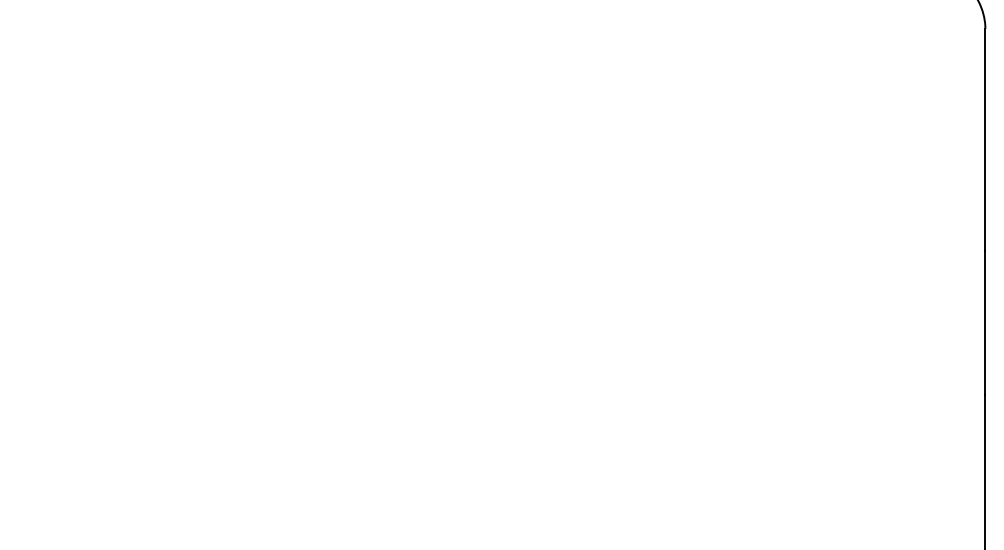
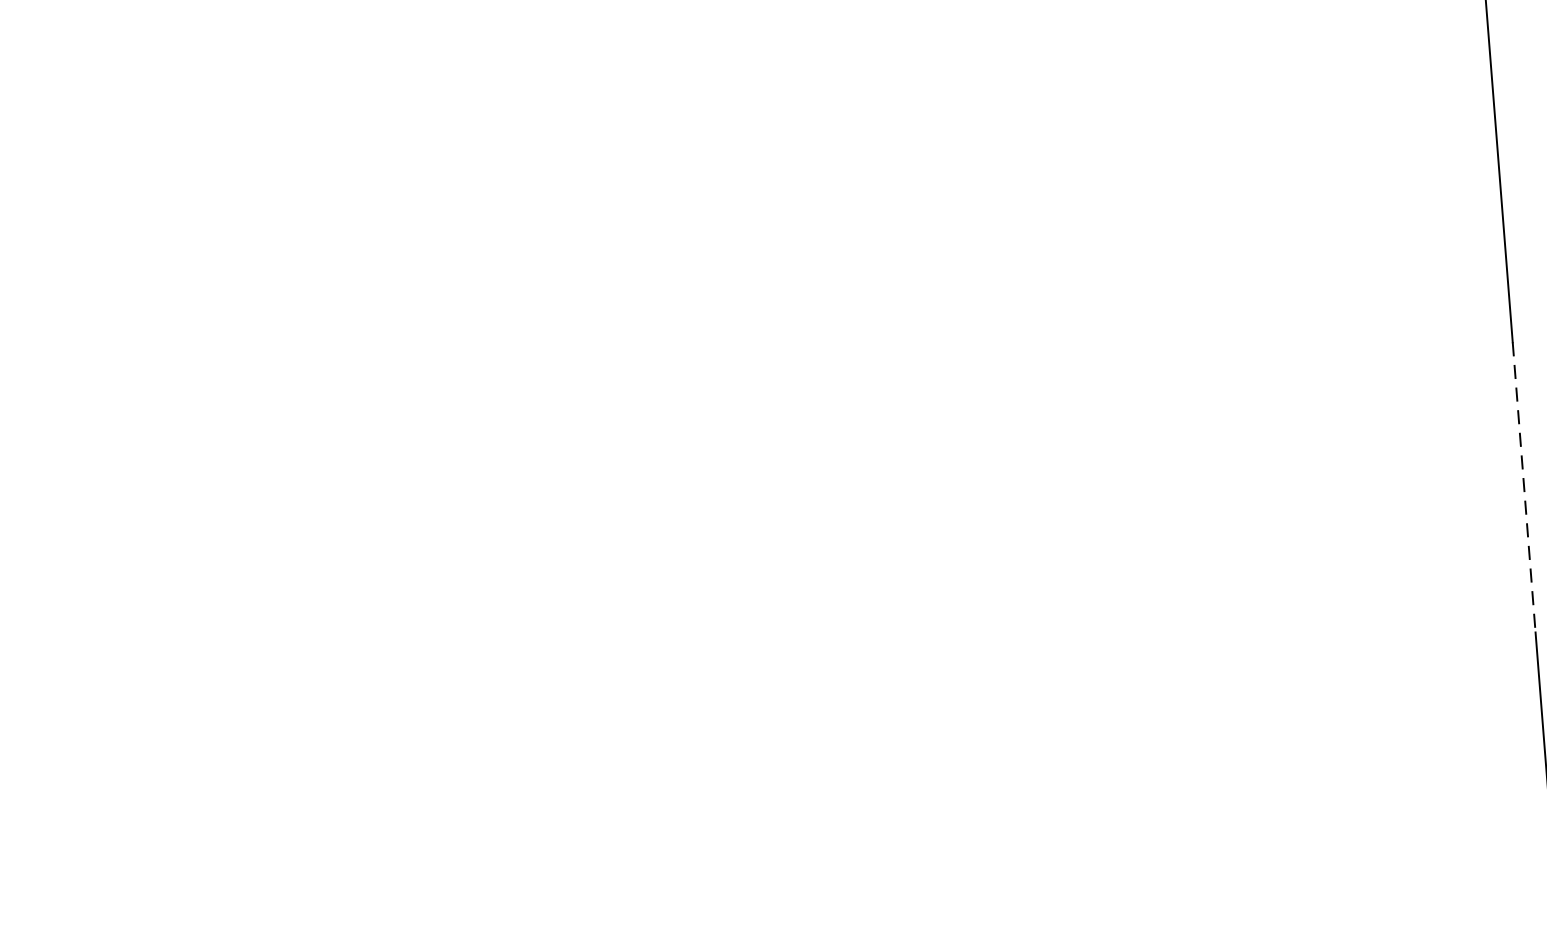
line: (985, 323) -> (1524, 488), solid -> dashed

